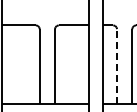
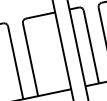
line: (117, 65) -> (91, 45), dashed -> solid

